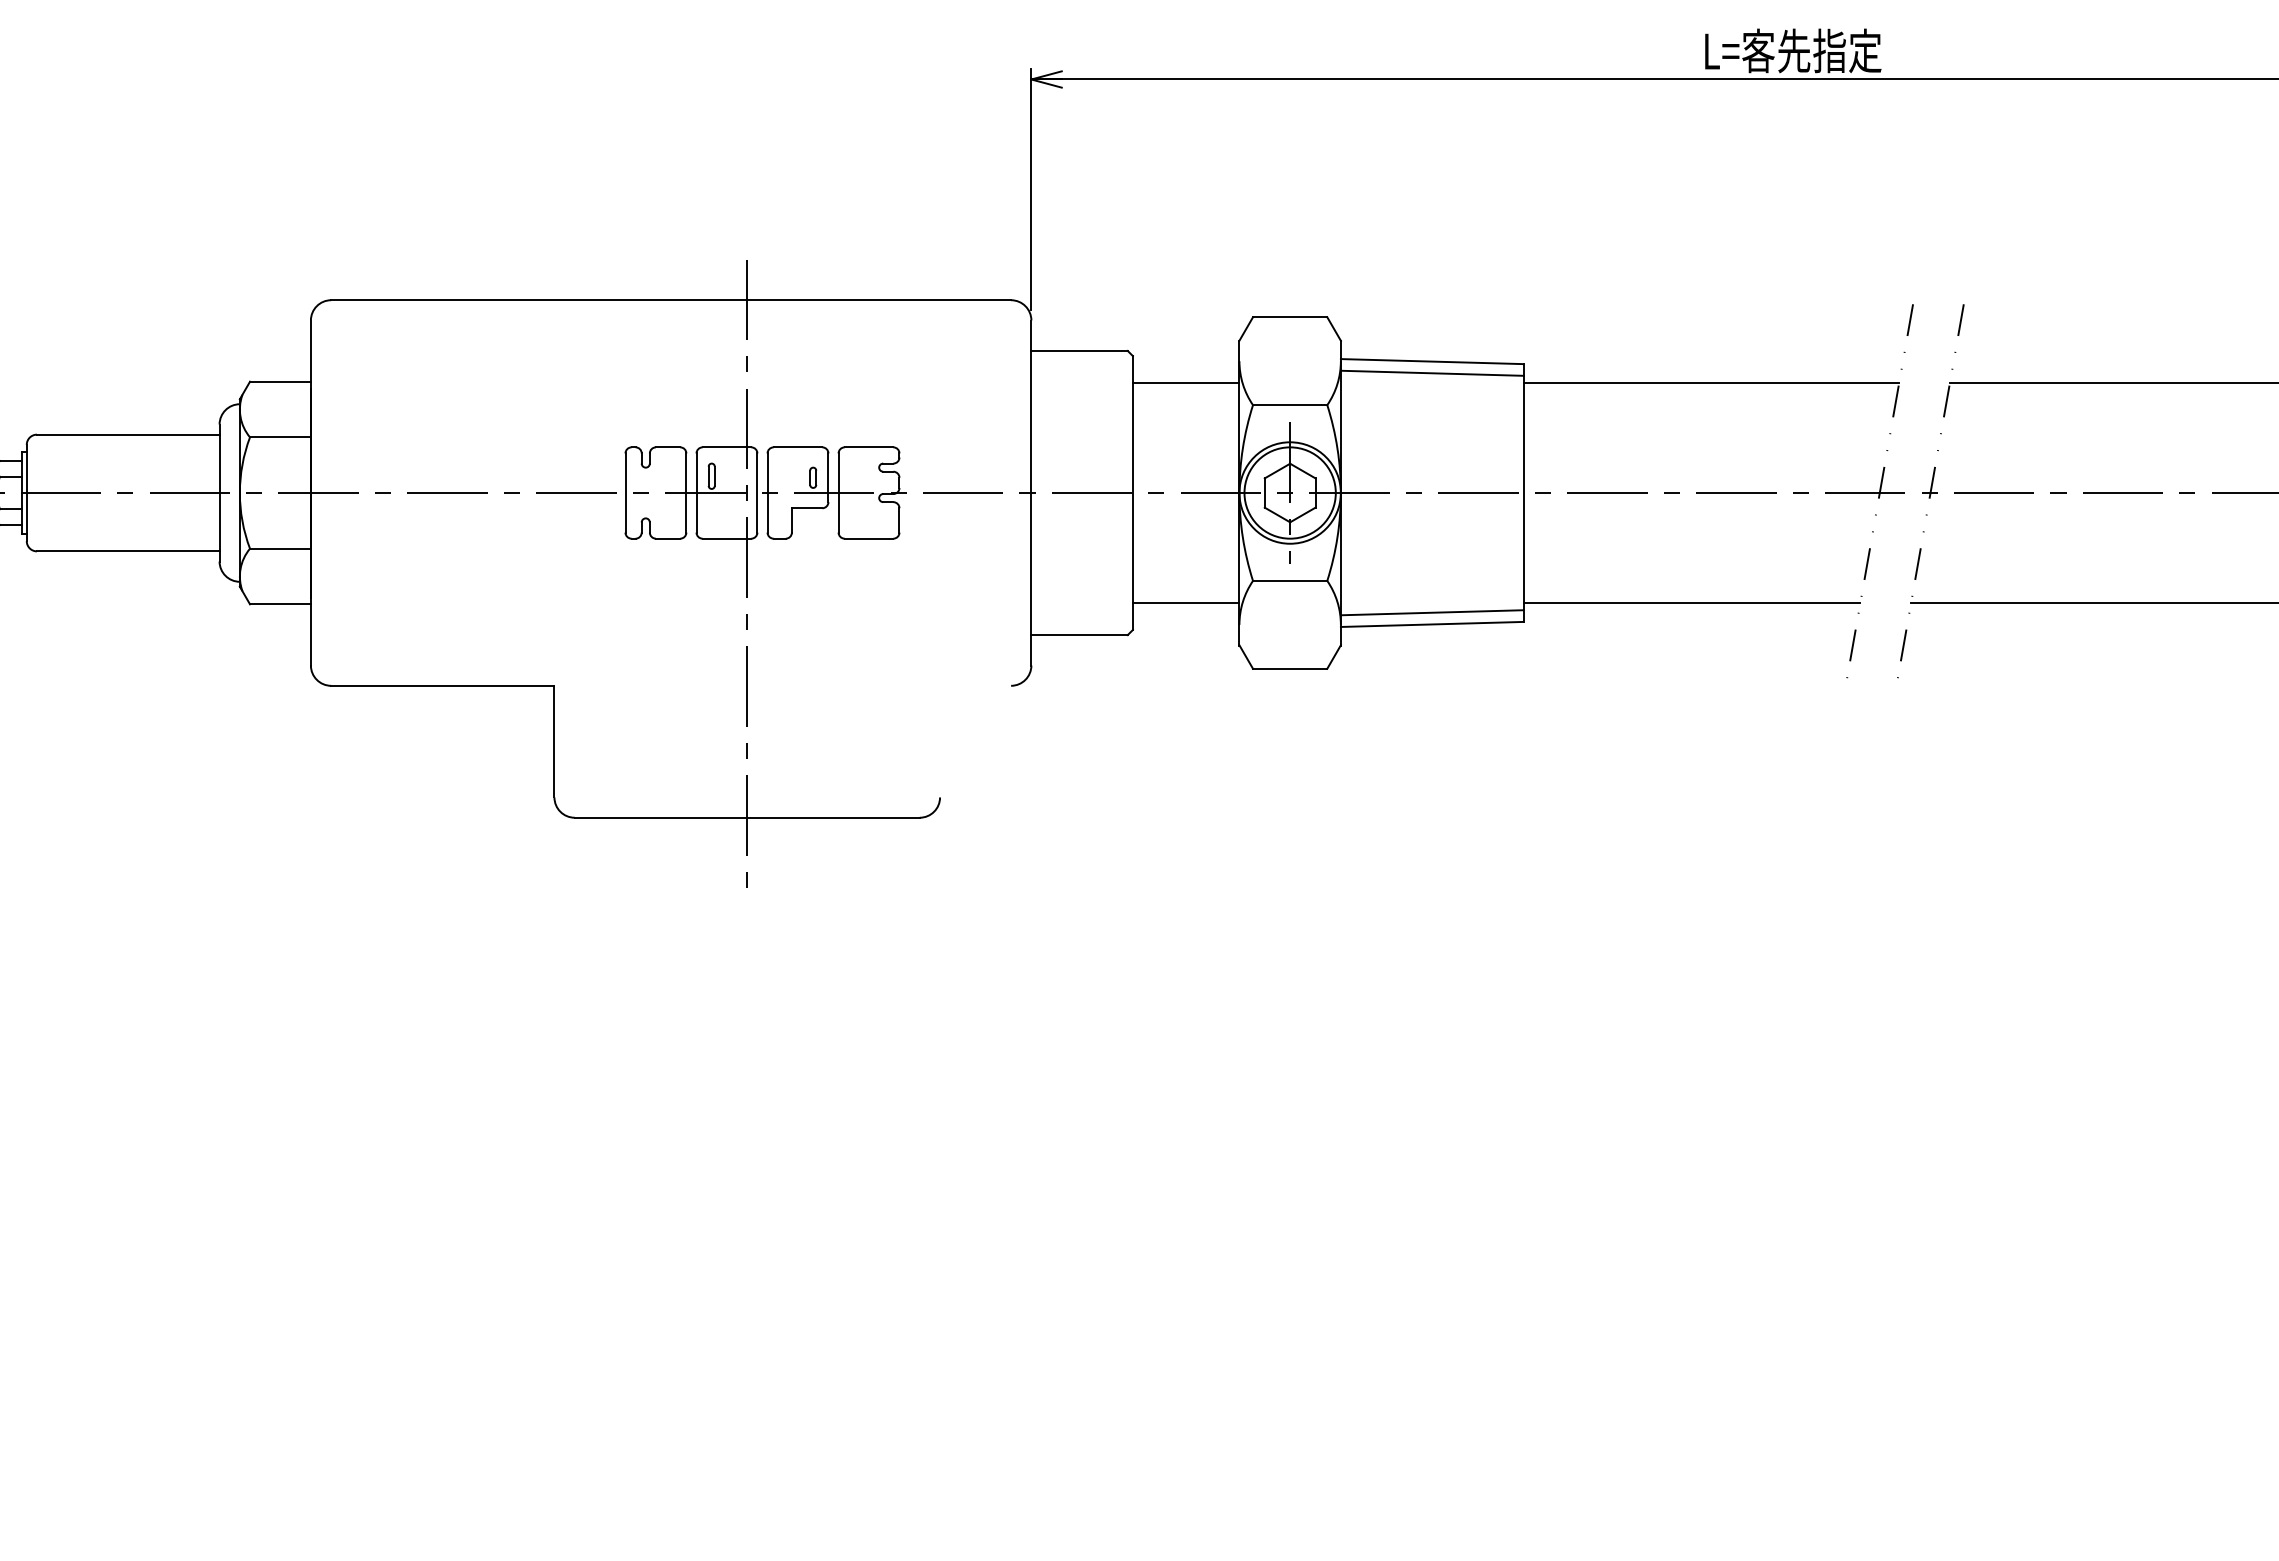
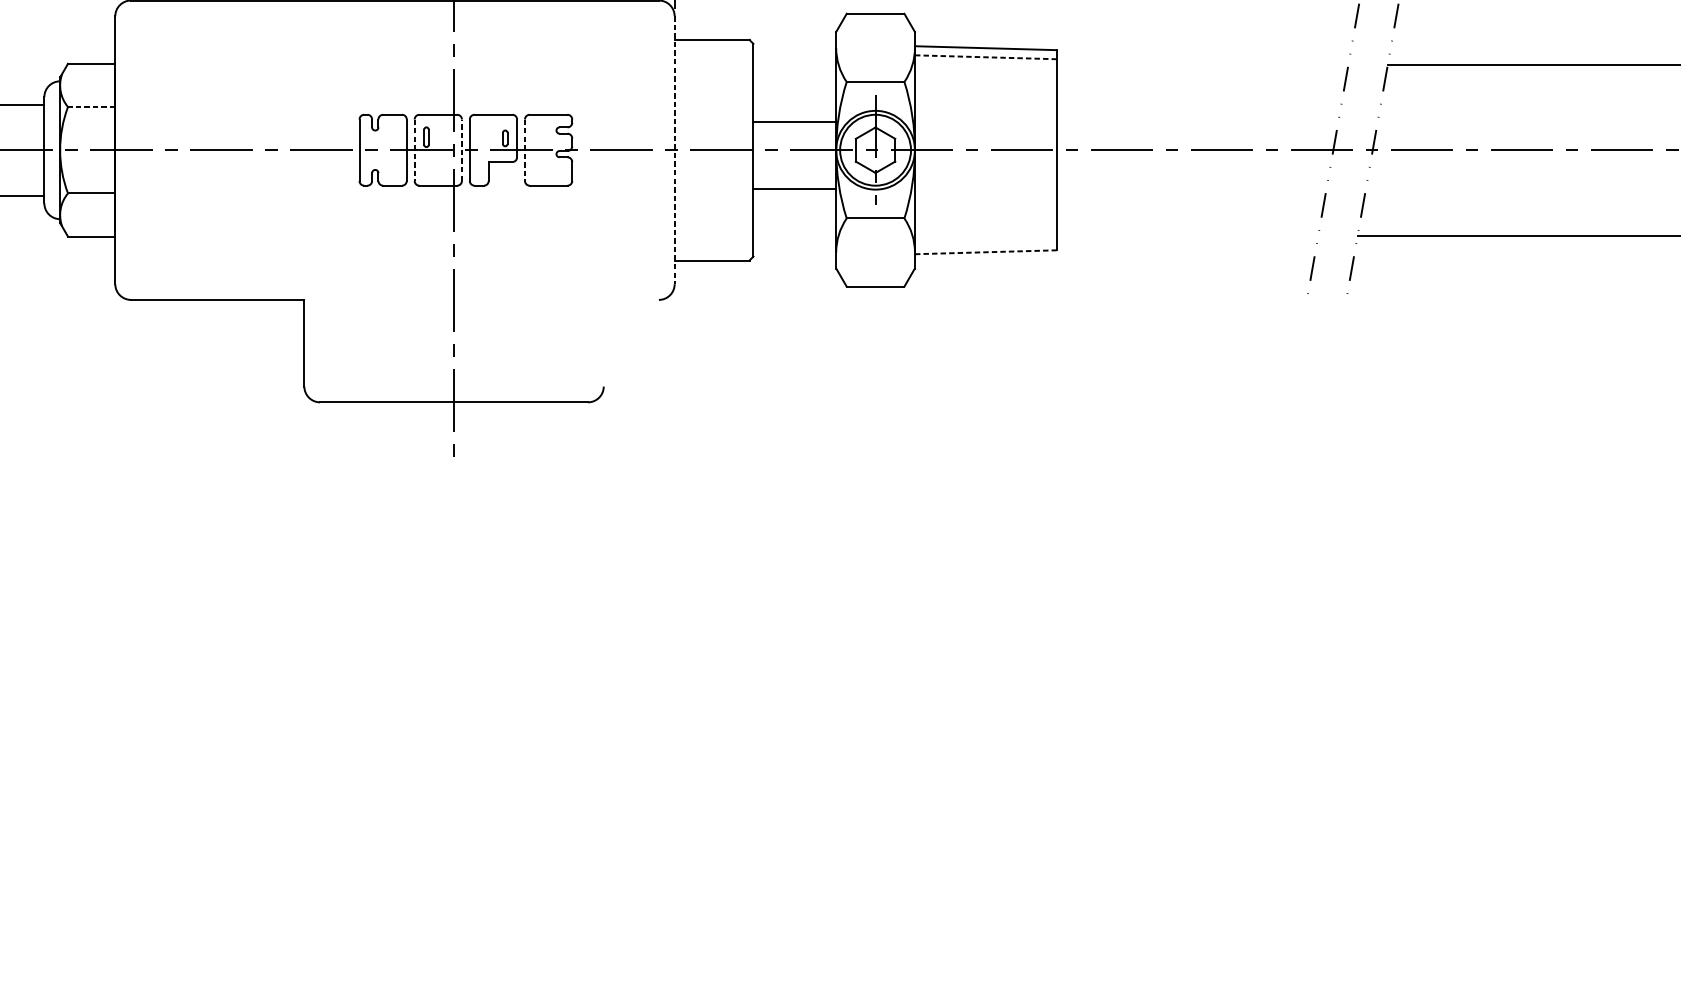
line: (1432, 373) -> (986, 57), solid -> dashed
line: (1185, 382) -> (794, 121), moved
line: (1711, 382) -> (1202, 64), removed
line: (279, 437) -> (90, 107), solid -> dashed
line: (696, 493) -> (414, 150), solid -> dashed
line: (757, 493) -> (462, 150), solid -> dashed
line: (838, 493) -> (524, 150), solid -> dashed
line: (1031, 493) -> (674, 150), solid -> dashed
line: (1185, 603) -> (794, 189), moved
line: (1691, 603) -> (1187, 236), removed
line: (1431, 612) -> (985, 242), removed
line: (1432, 624) -> (986, 252), solid -> dashed

